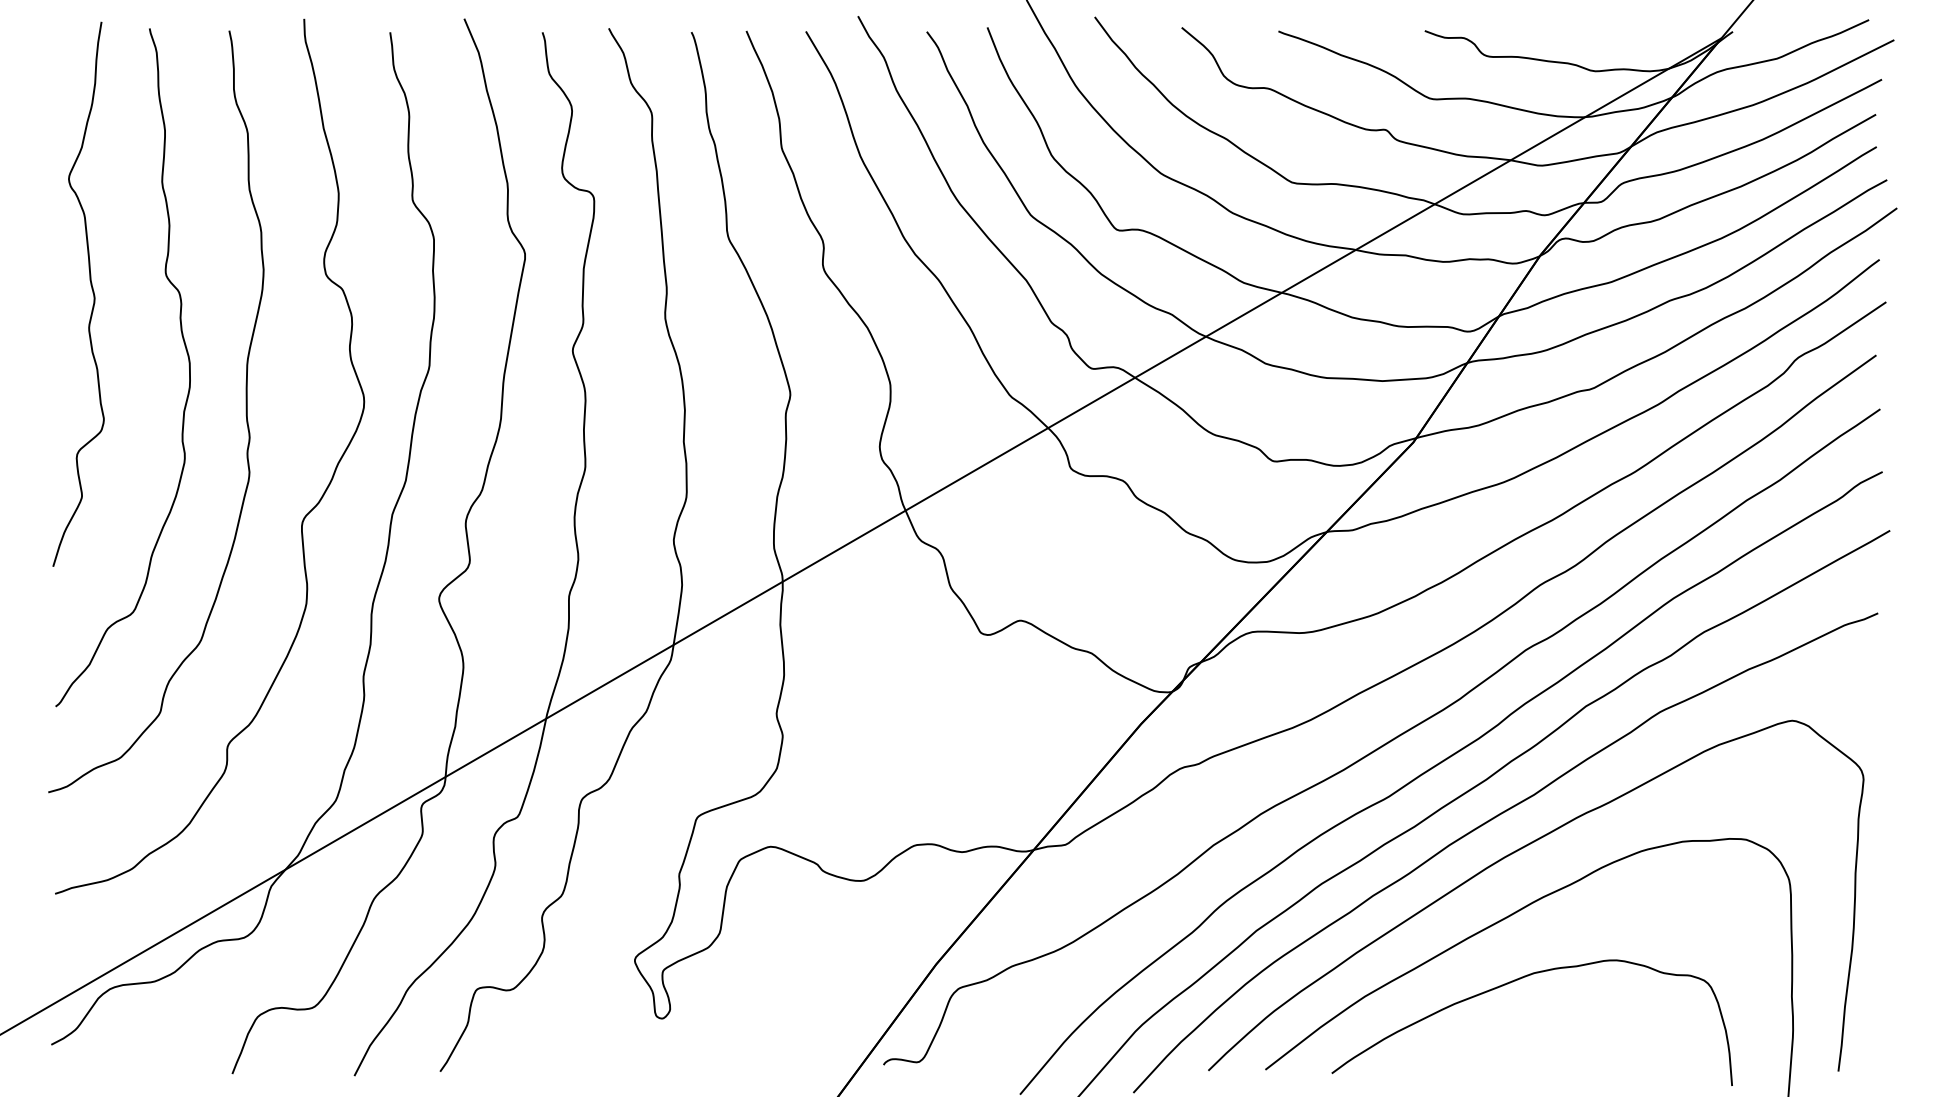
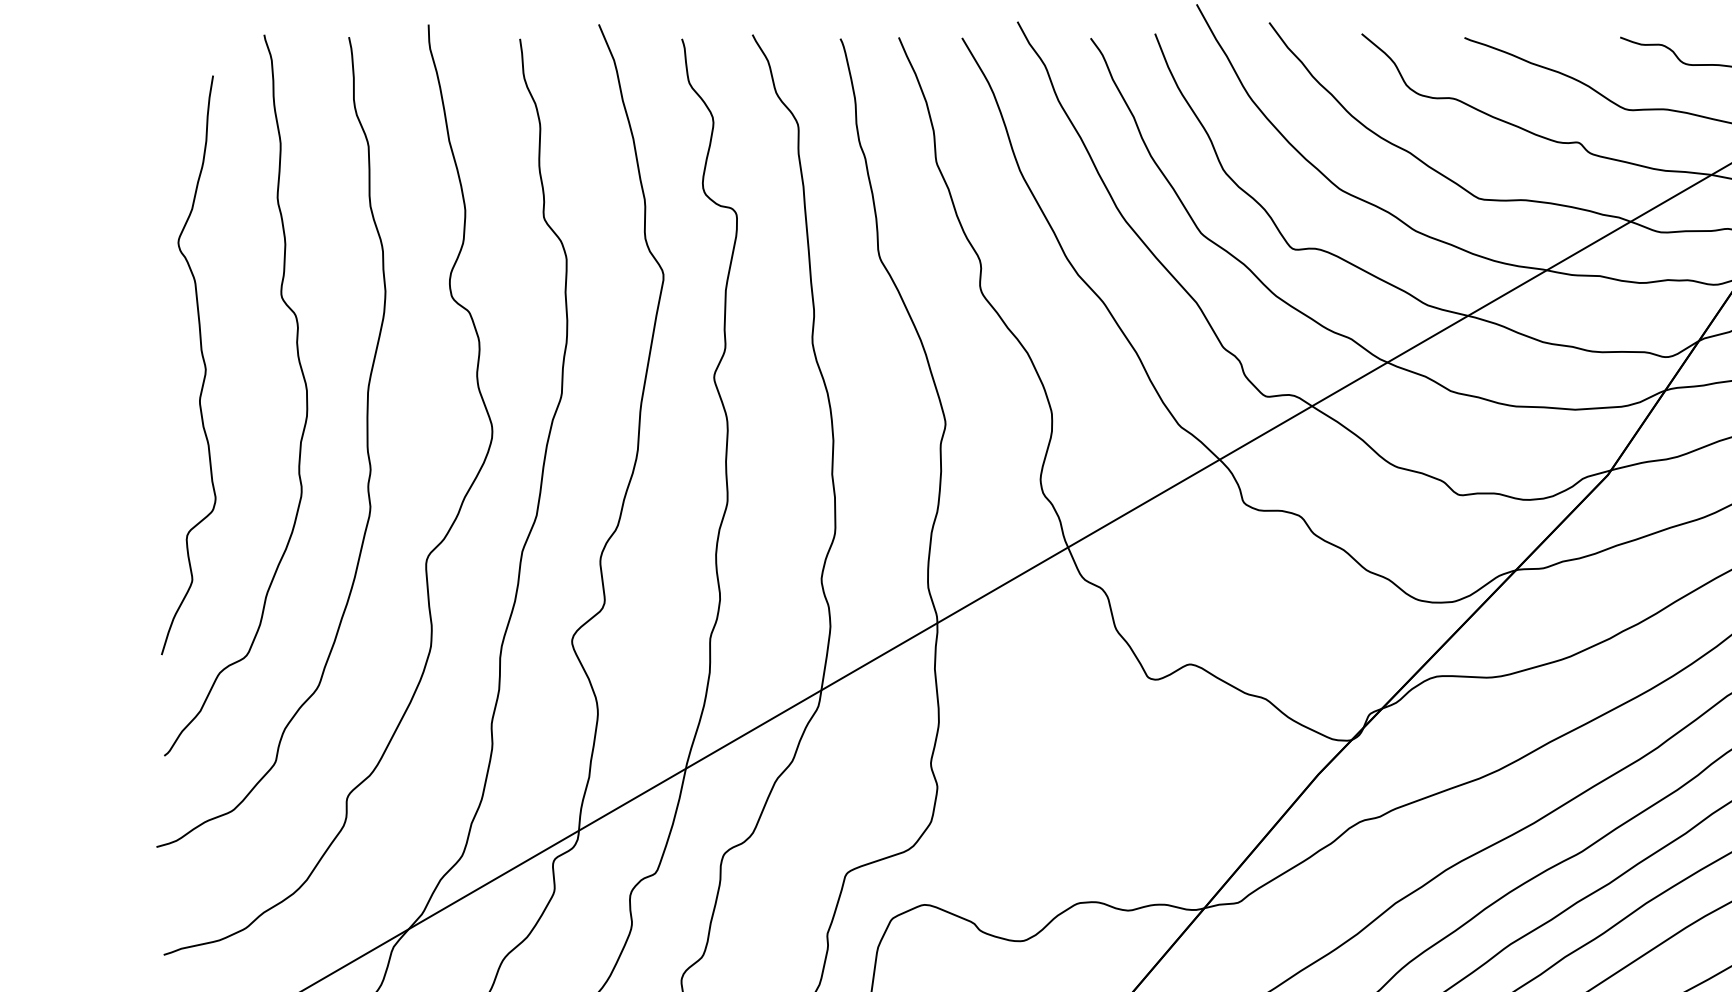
curve: (91, 289) -> (202, 360), moved

